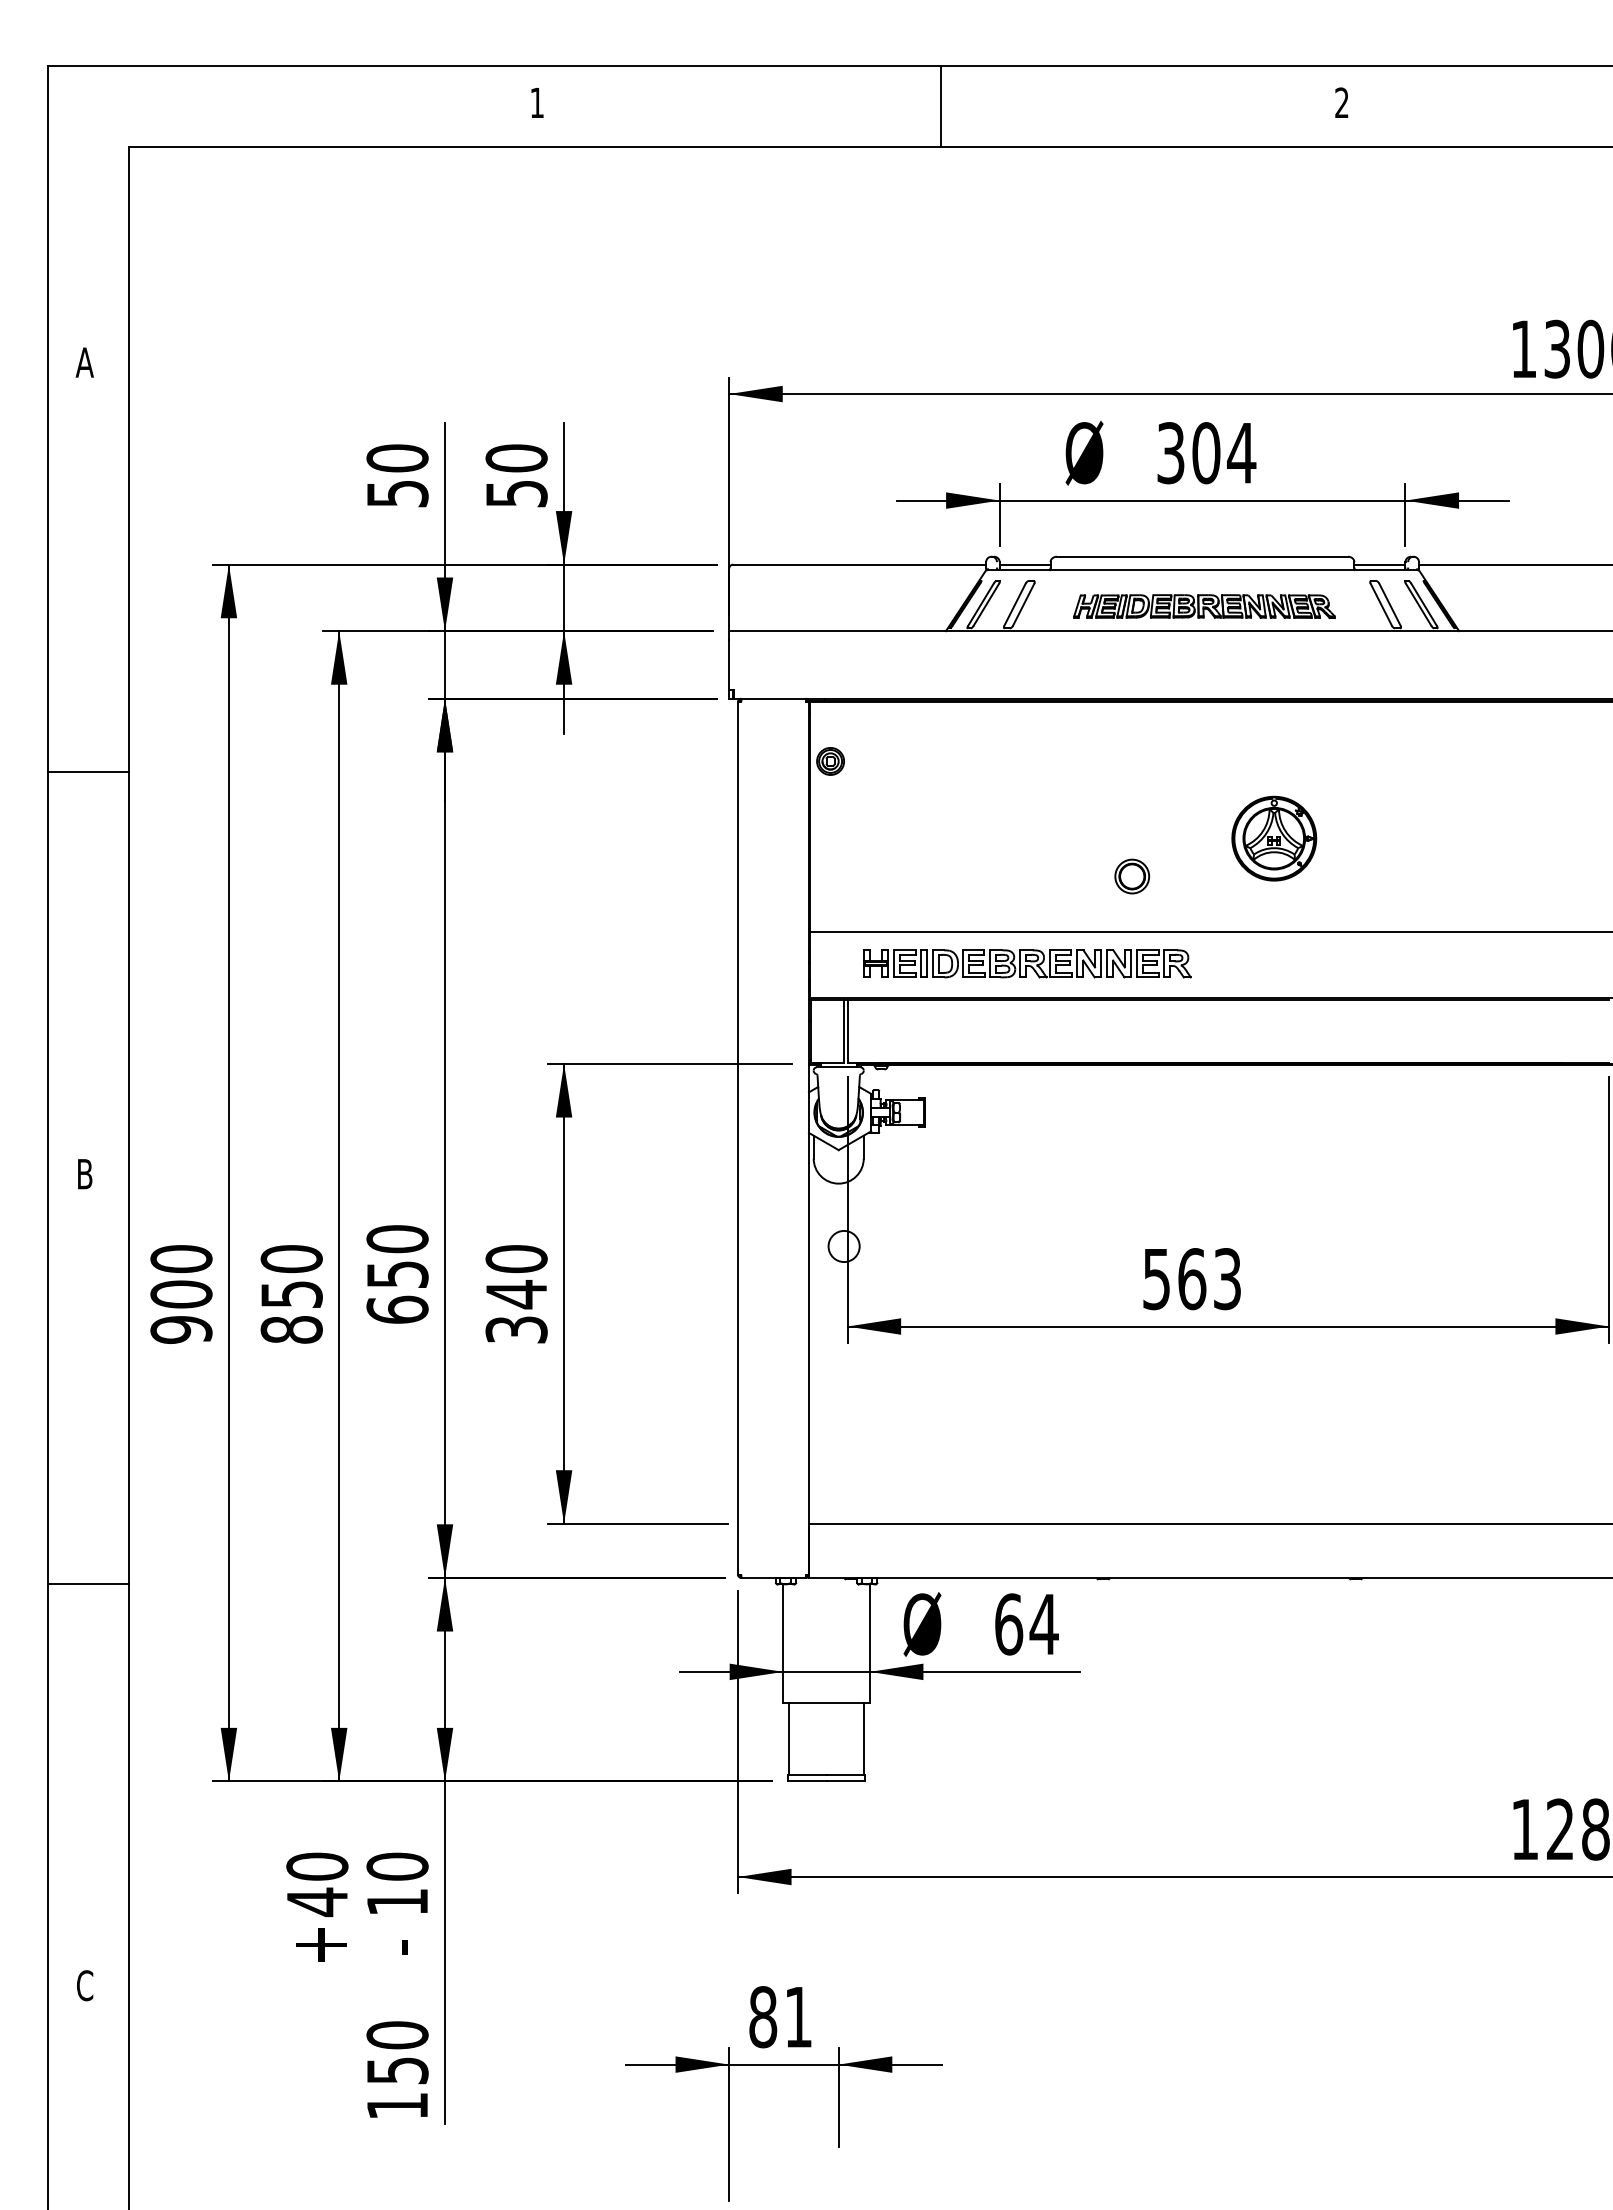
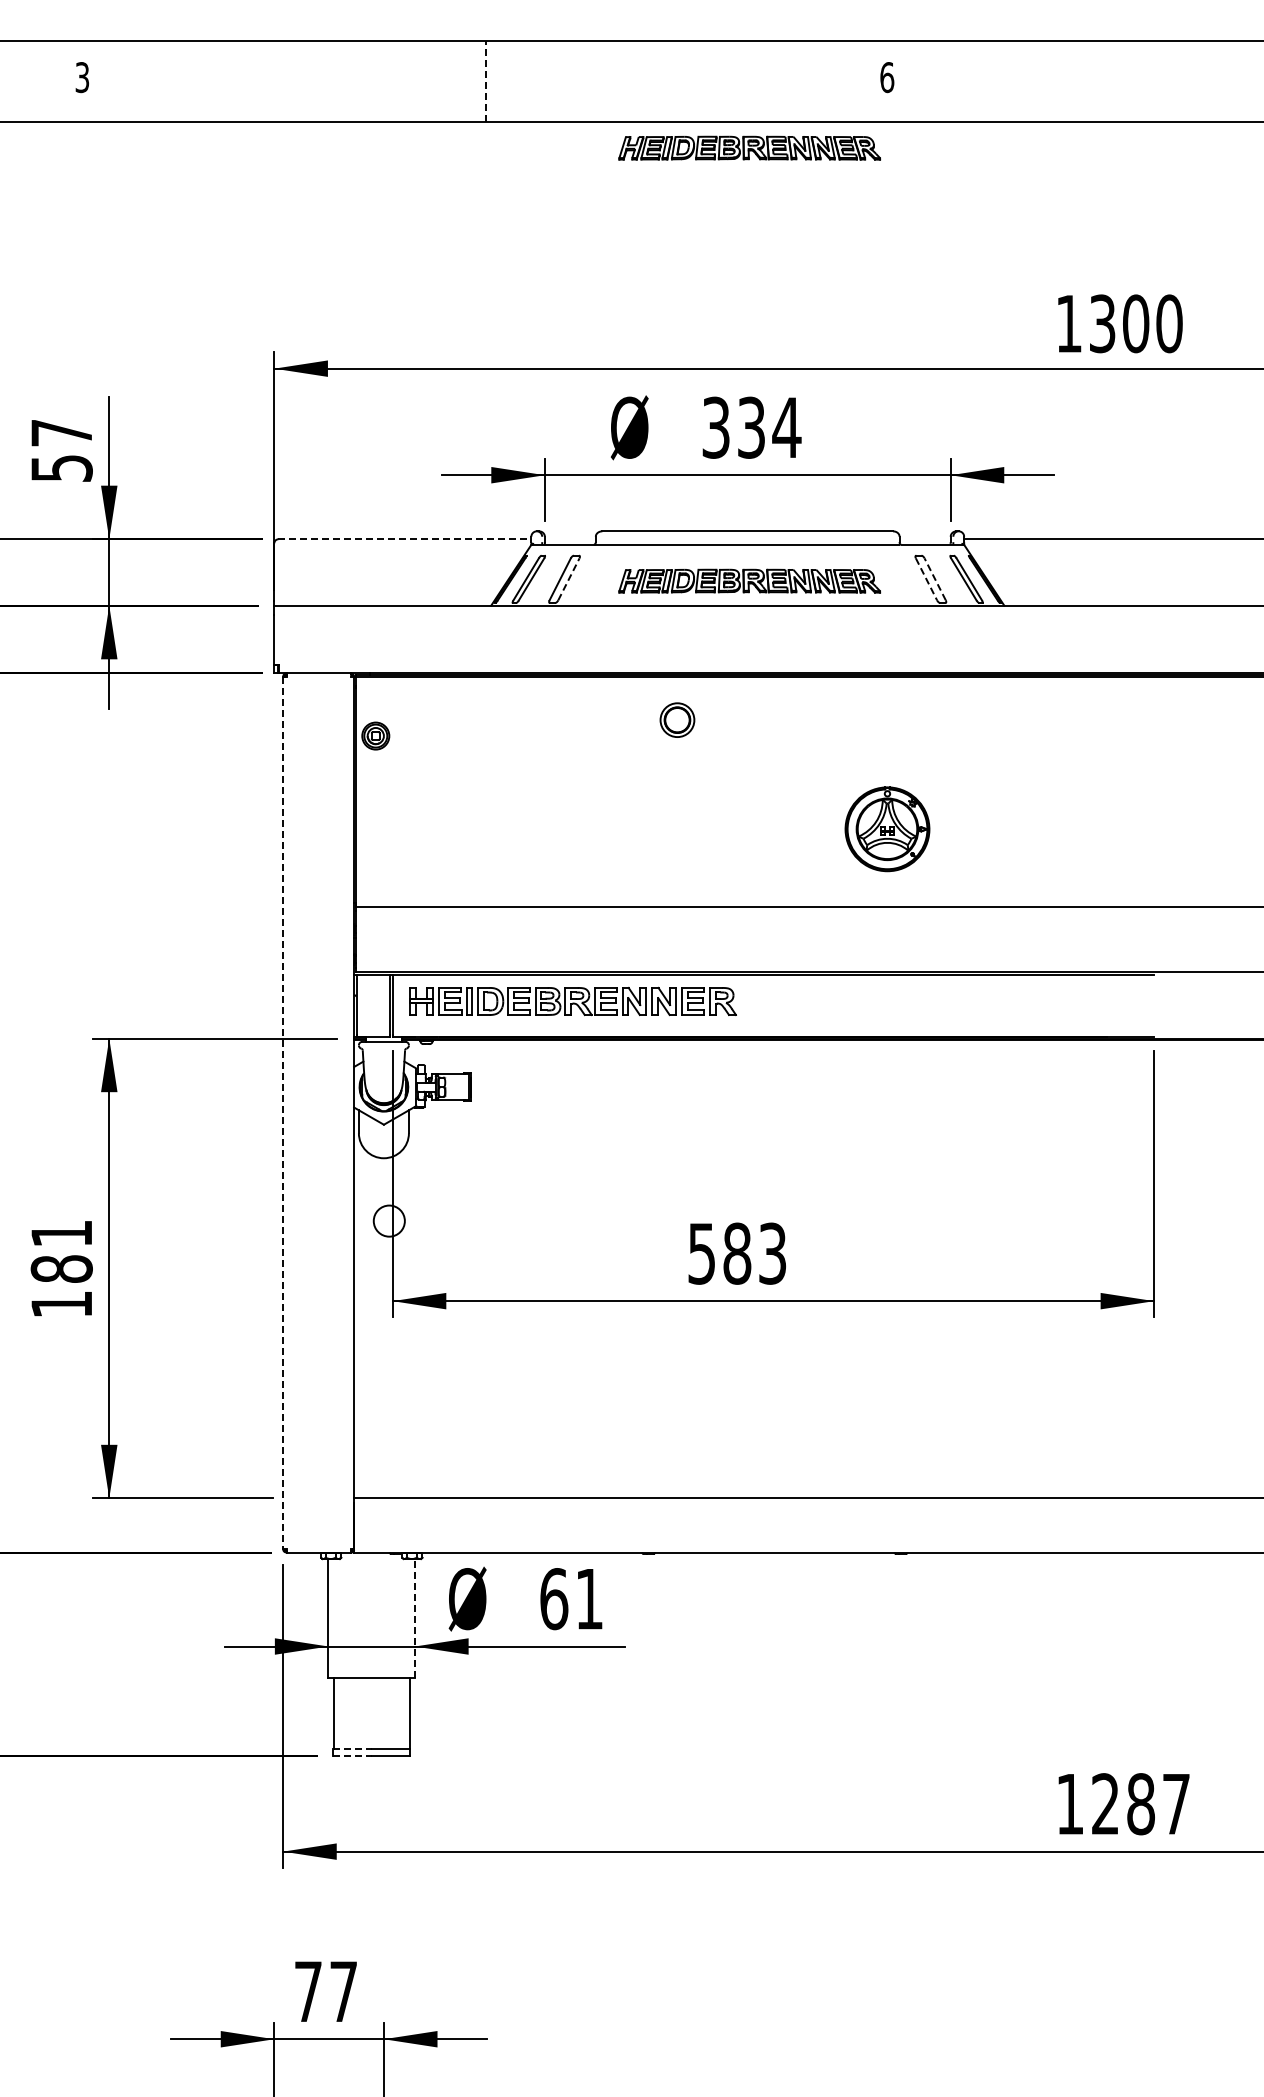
text: (536, 102) -> (81, 77), 1 -> 3
text: (1342, 102) -> (887, 77), 2 -> 6
line: (940, 106) -> (485, 81), solid -> dashed
part: (1204, 173) -> (749, 148), added
text: (1206, 453) -> (751, 428), 304 -> 334
text: (516, 458) -> (61, 433), 50 -> 57
line: (860, 564) -> (405, 539), solid -> dashed
line: (1024, 564) -> (569, 539), removed
line: (1379, 564) -> (924, 539), removed
line: (1023, 604) -> (568, 579), solid -> dashed
line: (1389, 604) -> (934, 579), solid -> dashed
line: (1381, 605) -> (926, 580), solid -> dashed
part: (1274, 838) -> (887, 829), moved
part: (1132, 876) -> (677, 720), moved
part: (1027, 963) -> (572, 1001), moved
line: (737, 1138) -> (282, 1113), solid -> dashed
text: (1192, 1279) -> (737, 1254), 563 -> 583
text: (516, 1294) -> (61, 1269), 340 -> 181
text: (1043, 1624) -> (588, 1599), 64 -> 61
line: (869, 1643) -> (414, 1618), solid -> dashed
line: (807, 1774) -> (352, 1749), solid -> dashed
line: (807, 1781) -> (352, 1756), solid -> dashed
text: (780, 2017) -> (325, 1992), 81 -> 77

